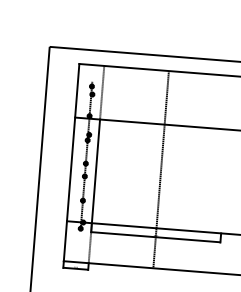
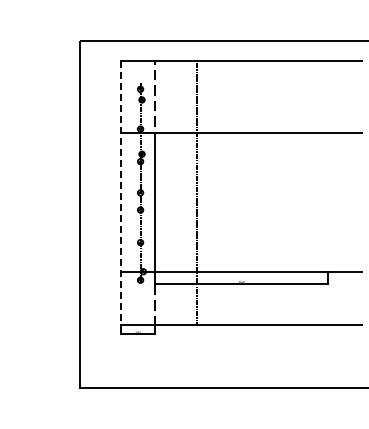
line: (71, 162) -> (121, 193), solid -> dashed
line: (161, 169) -> (196, 192), moved

